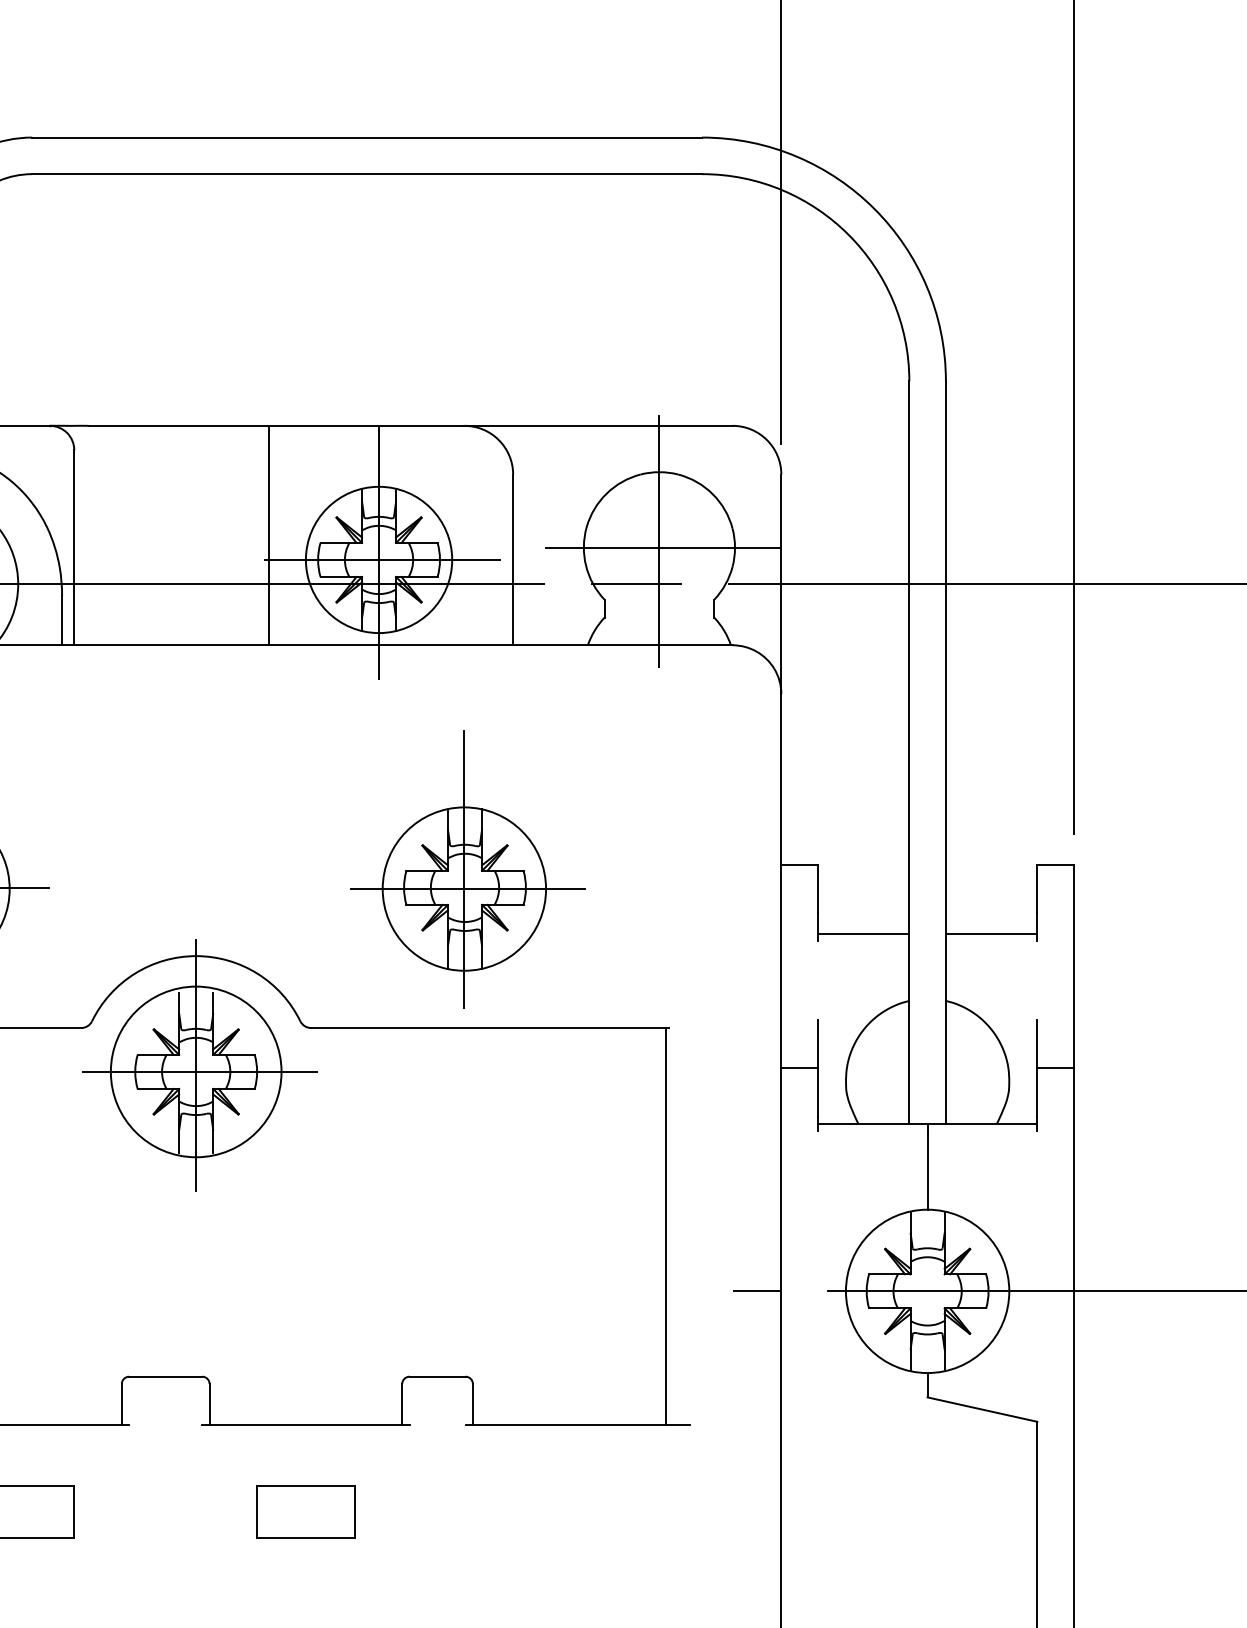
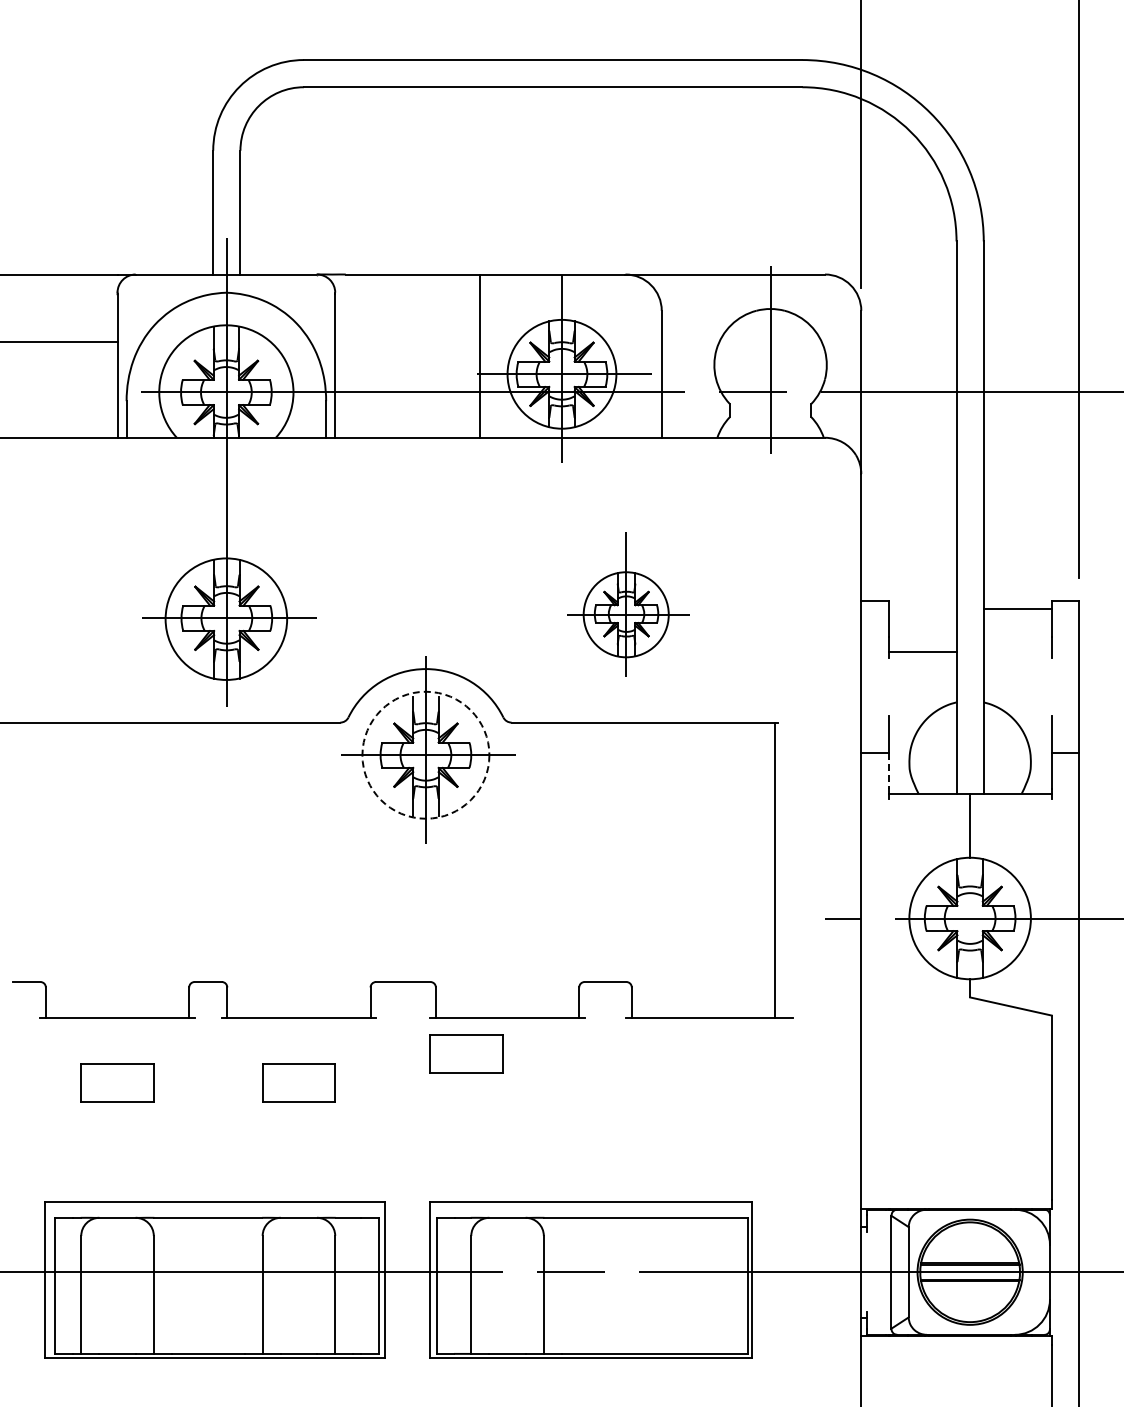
line: (663, 548) -> (773, 365), removed
part: (467, 869) -> (627, 604), size x0.7
line: (991, 933) -> (1017, 609), moved
circle: (195, 1070) -> (425, 754), solid -> dashed
line: (817, 1093) -> (888, 771), solid -> dashed
part: (305, 1511) -> (466, 1053), moved

